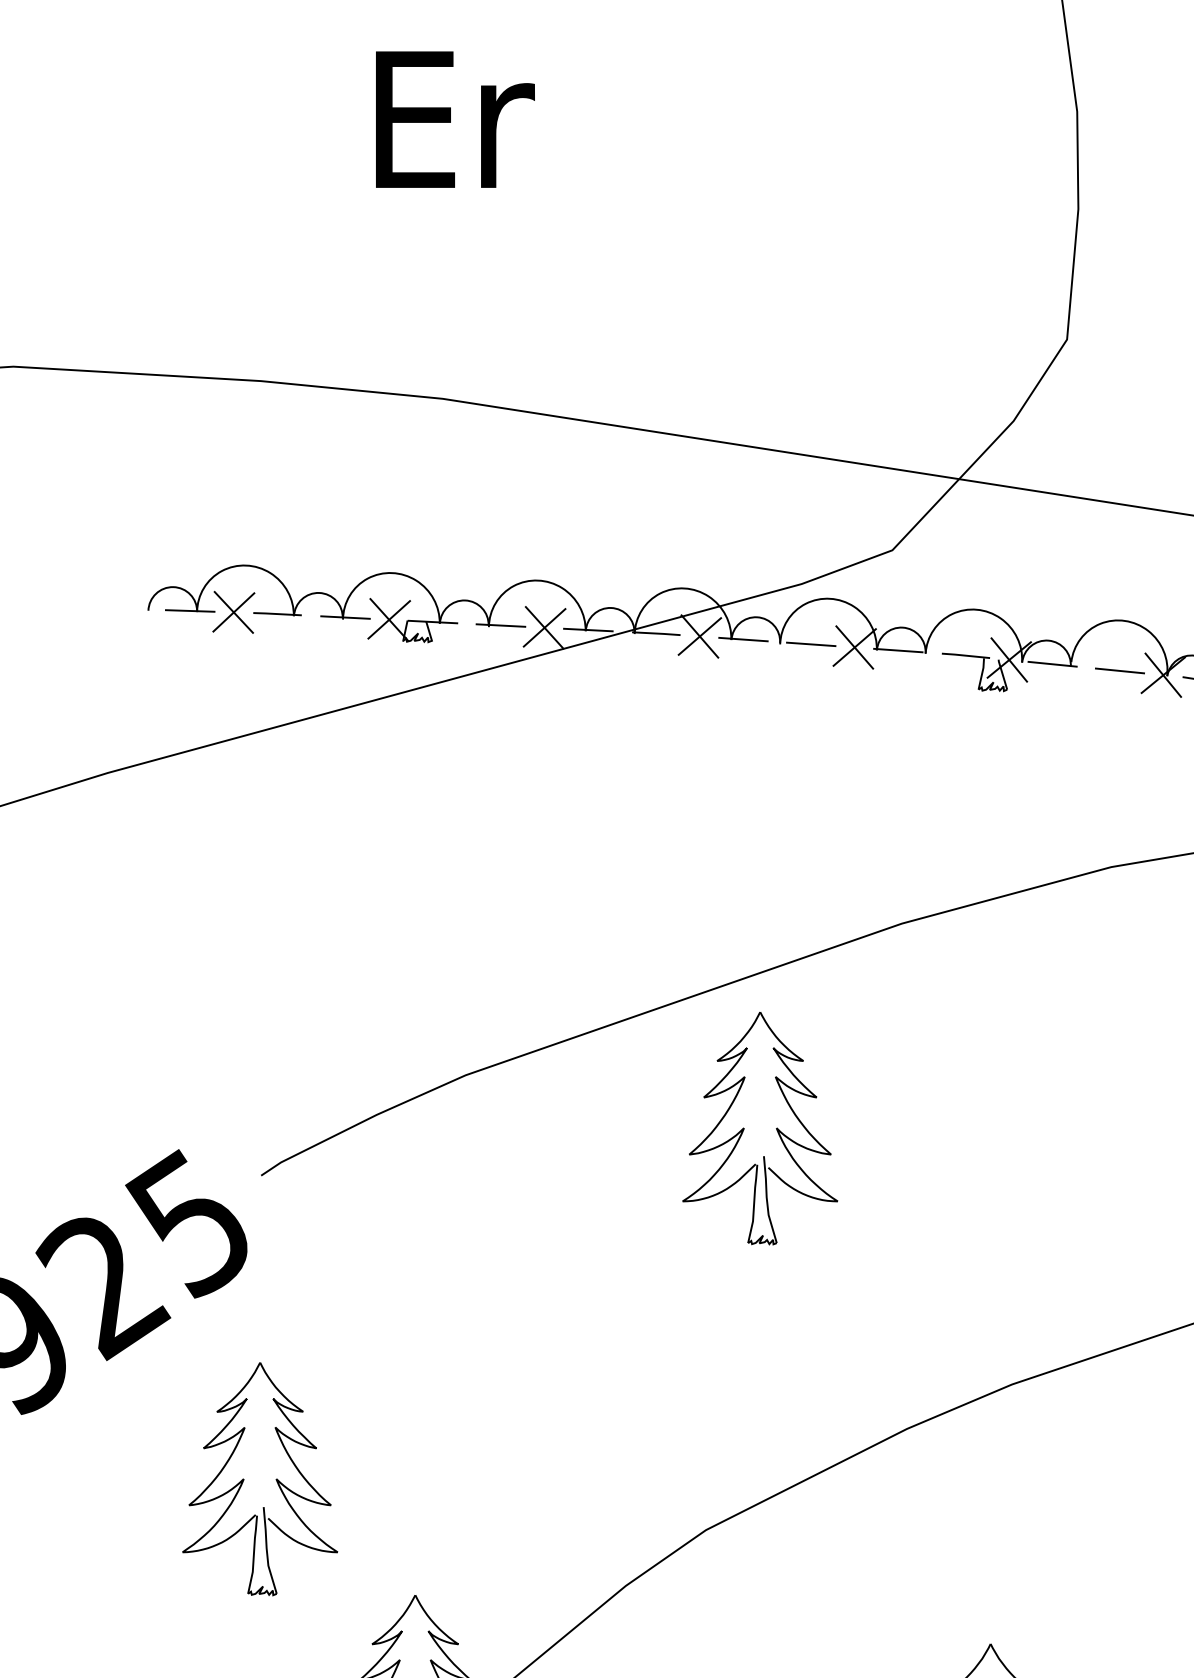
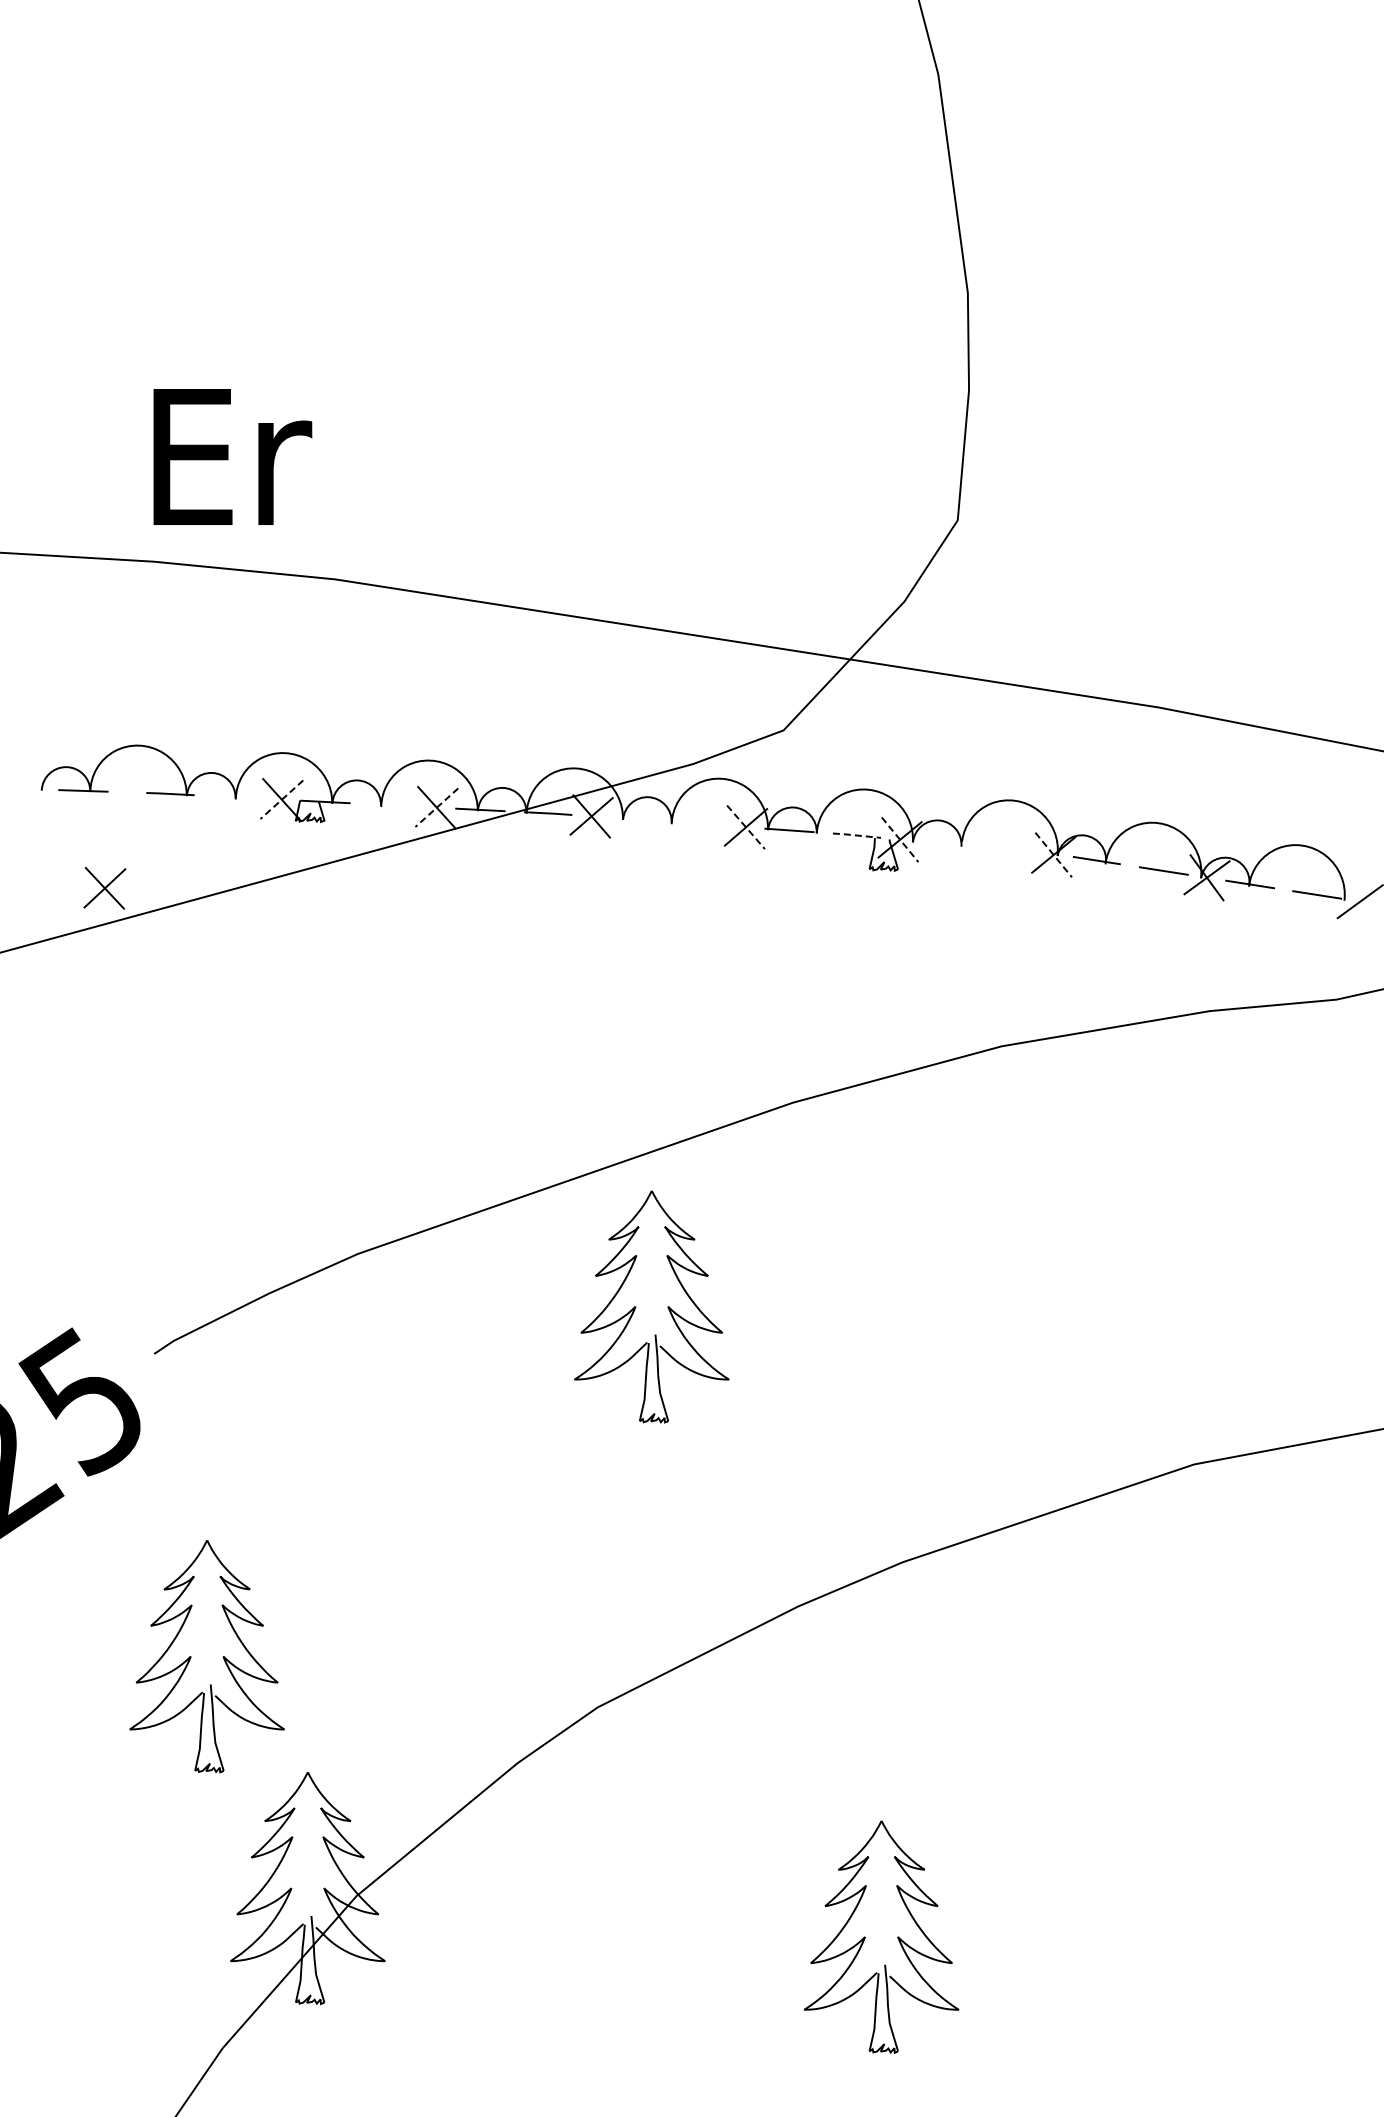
text: (455, 119) -> (232, 456), moved
part: (233, 612) -> (104, 888), moved
line: (345, 617) -> (238, 797), removed
line: (388, 619) -> (281, 799), solid -> dashed
line: (501, 625) -> (393, 805), removed
line: (544, 627) -> (436, 807), solid -> dashed
line: (742, 639) -> (634, 819), removed
line: (811, 643) -> (702, 823), removed
line: (855, 647) -> (746, 827), solid -> dashed
line: (965, 655) -> (856, 835), solid -> dashed
line: (1009, 659) -> (900, 839), solid -> dashed
line: (1052, 663) -> (943, 843), removed
line: (1119, 670) -> (1010, 850), removed
line: (1163, 675) -> (1053, 855), solid -> dashed
part: (244, 1479) -> (191, 1656), moved

